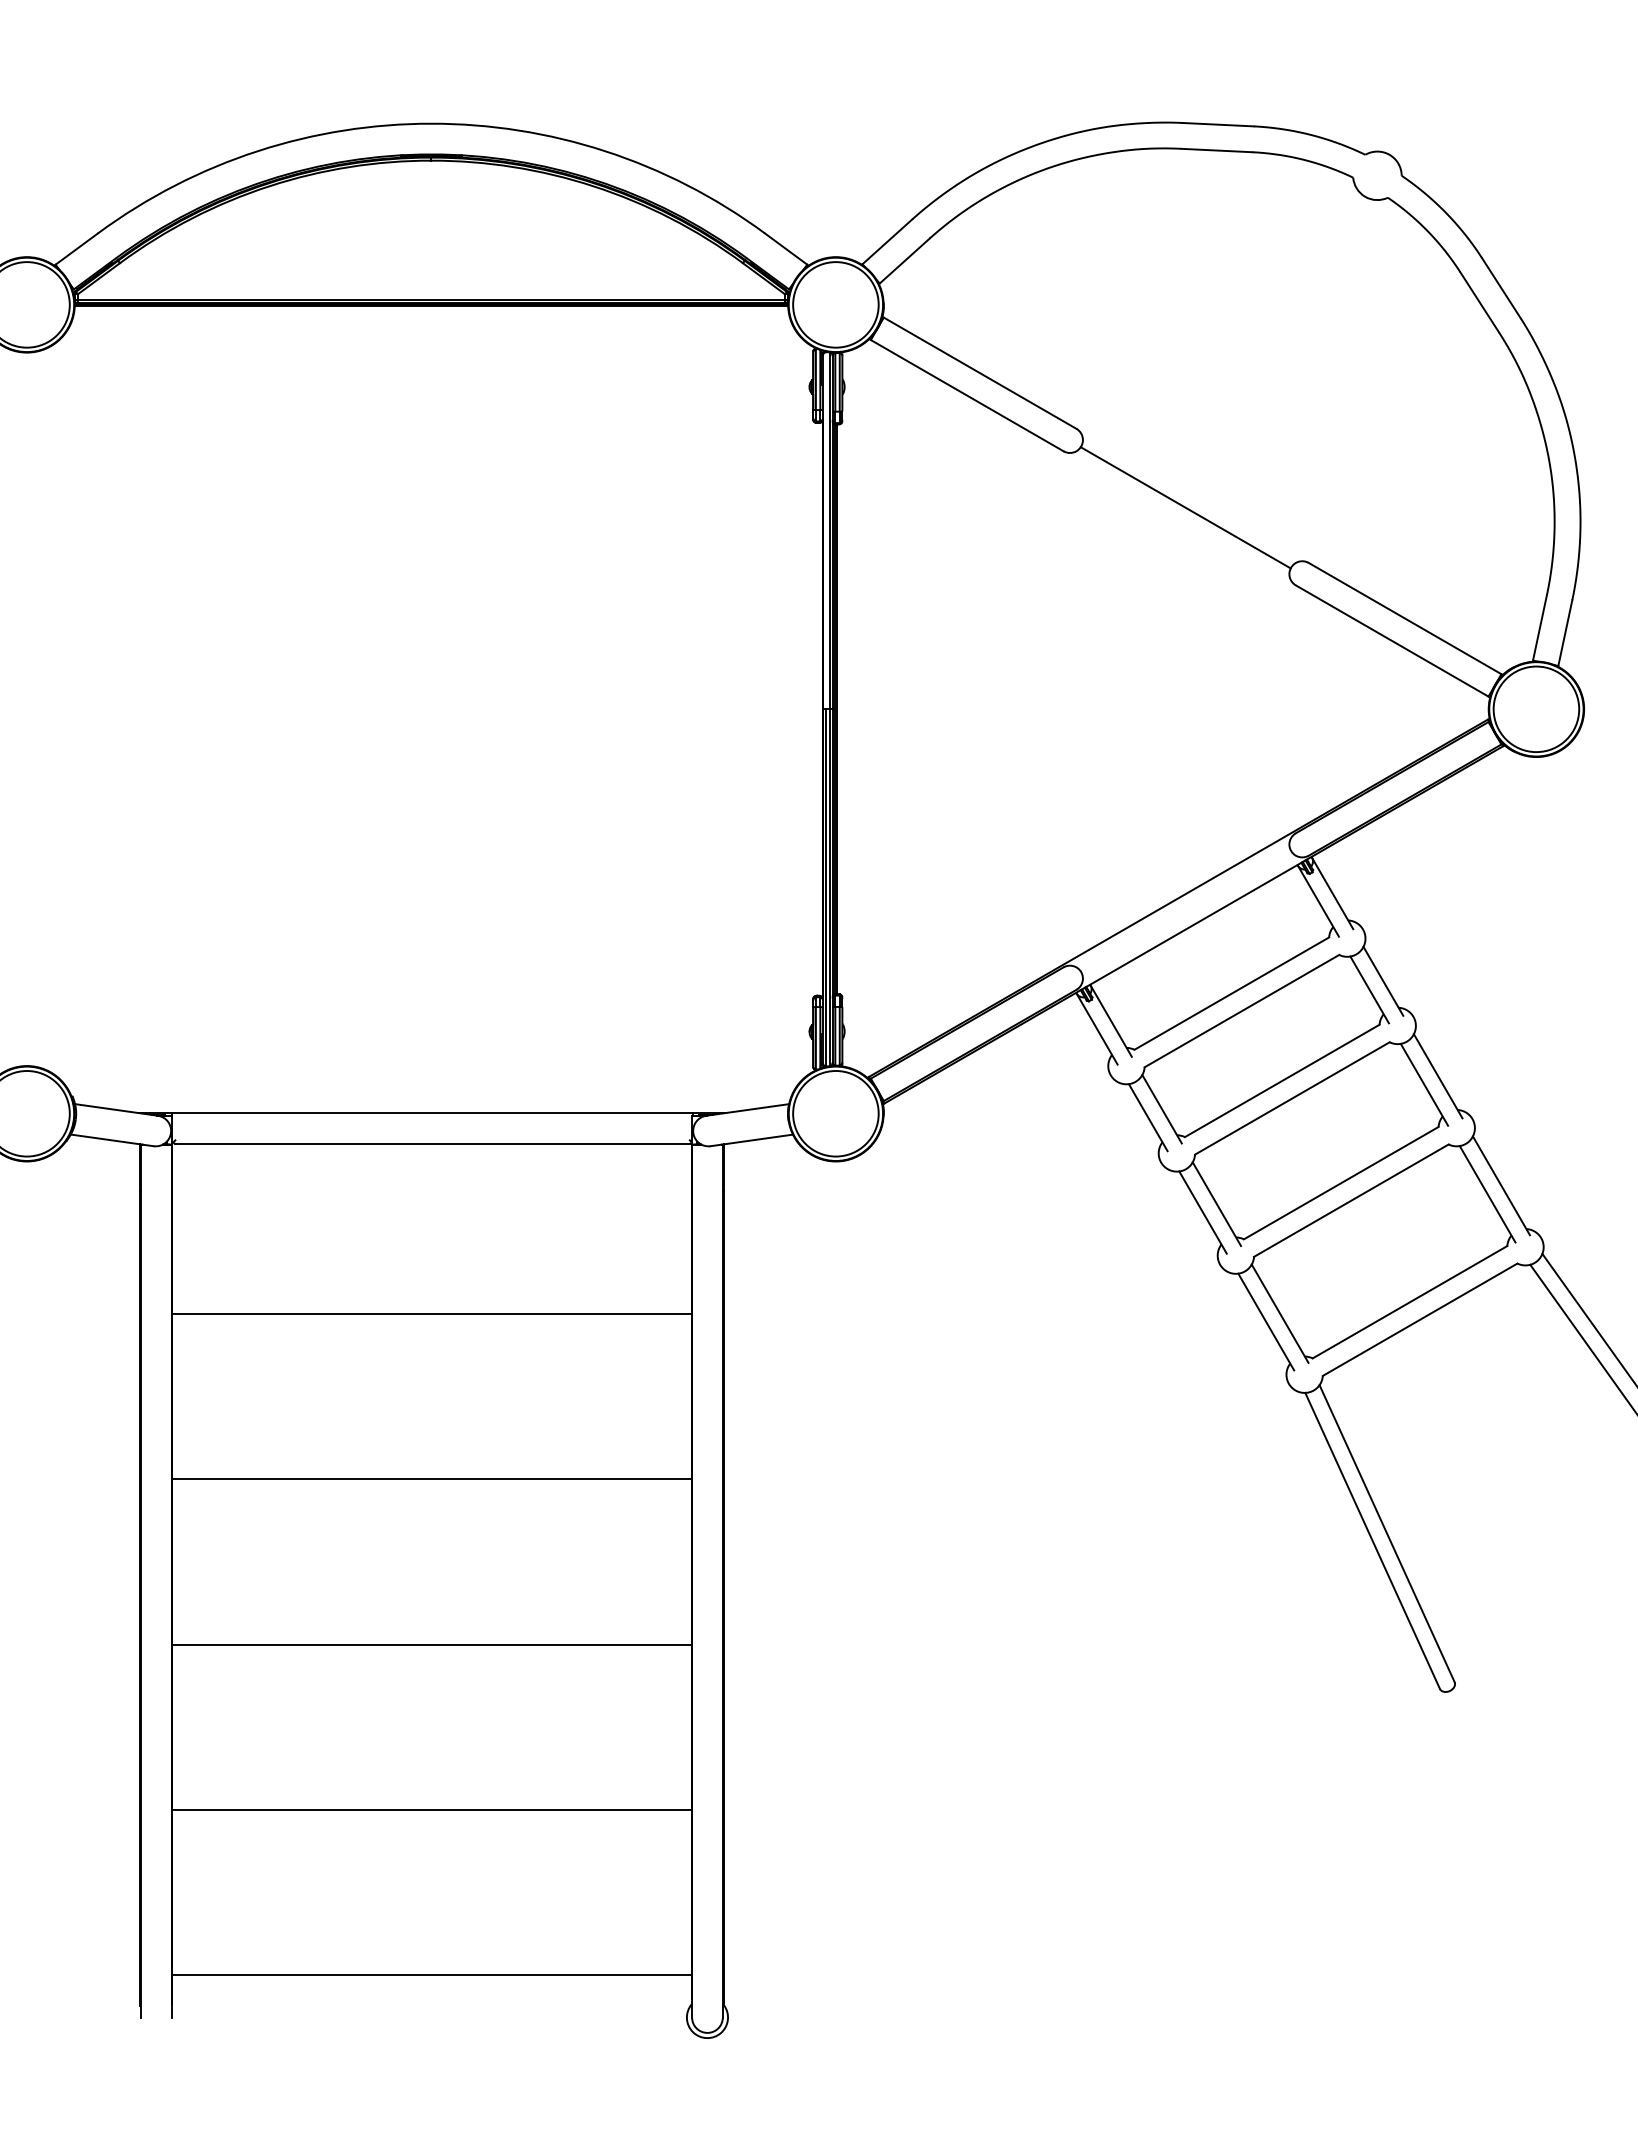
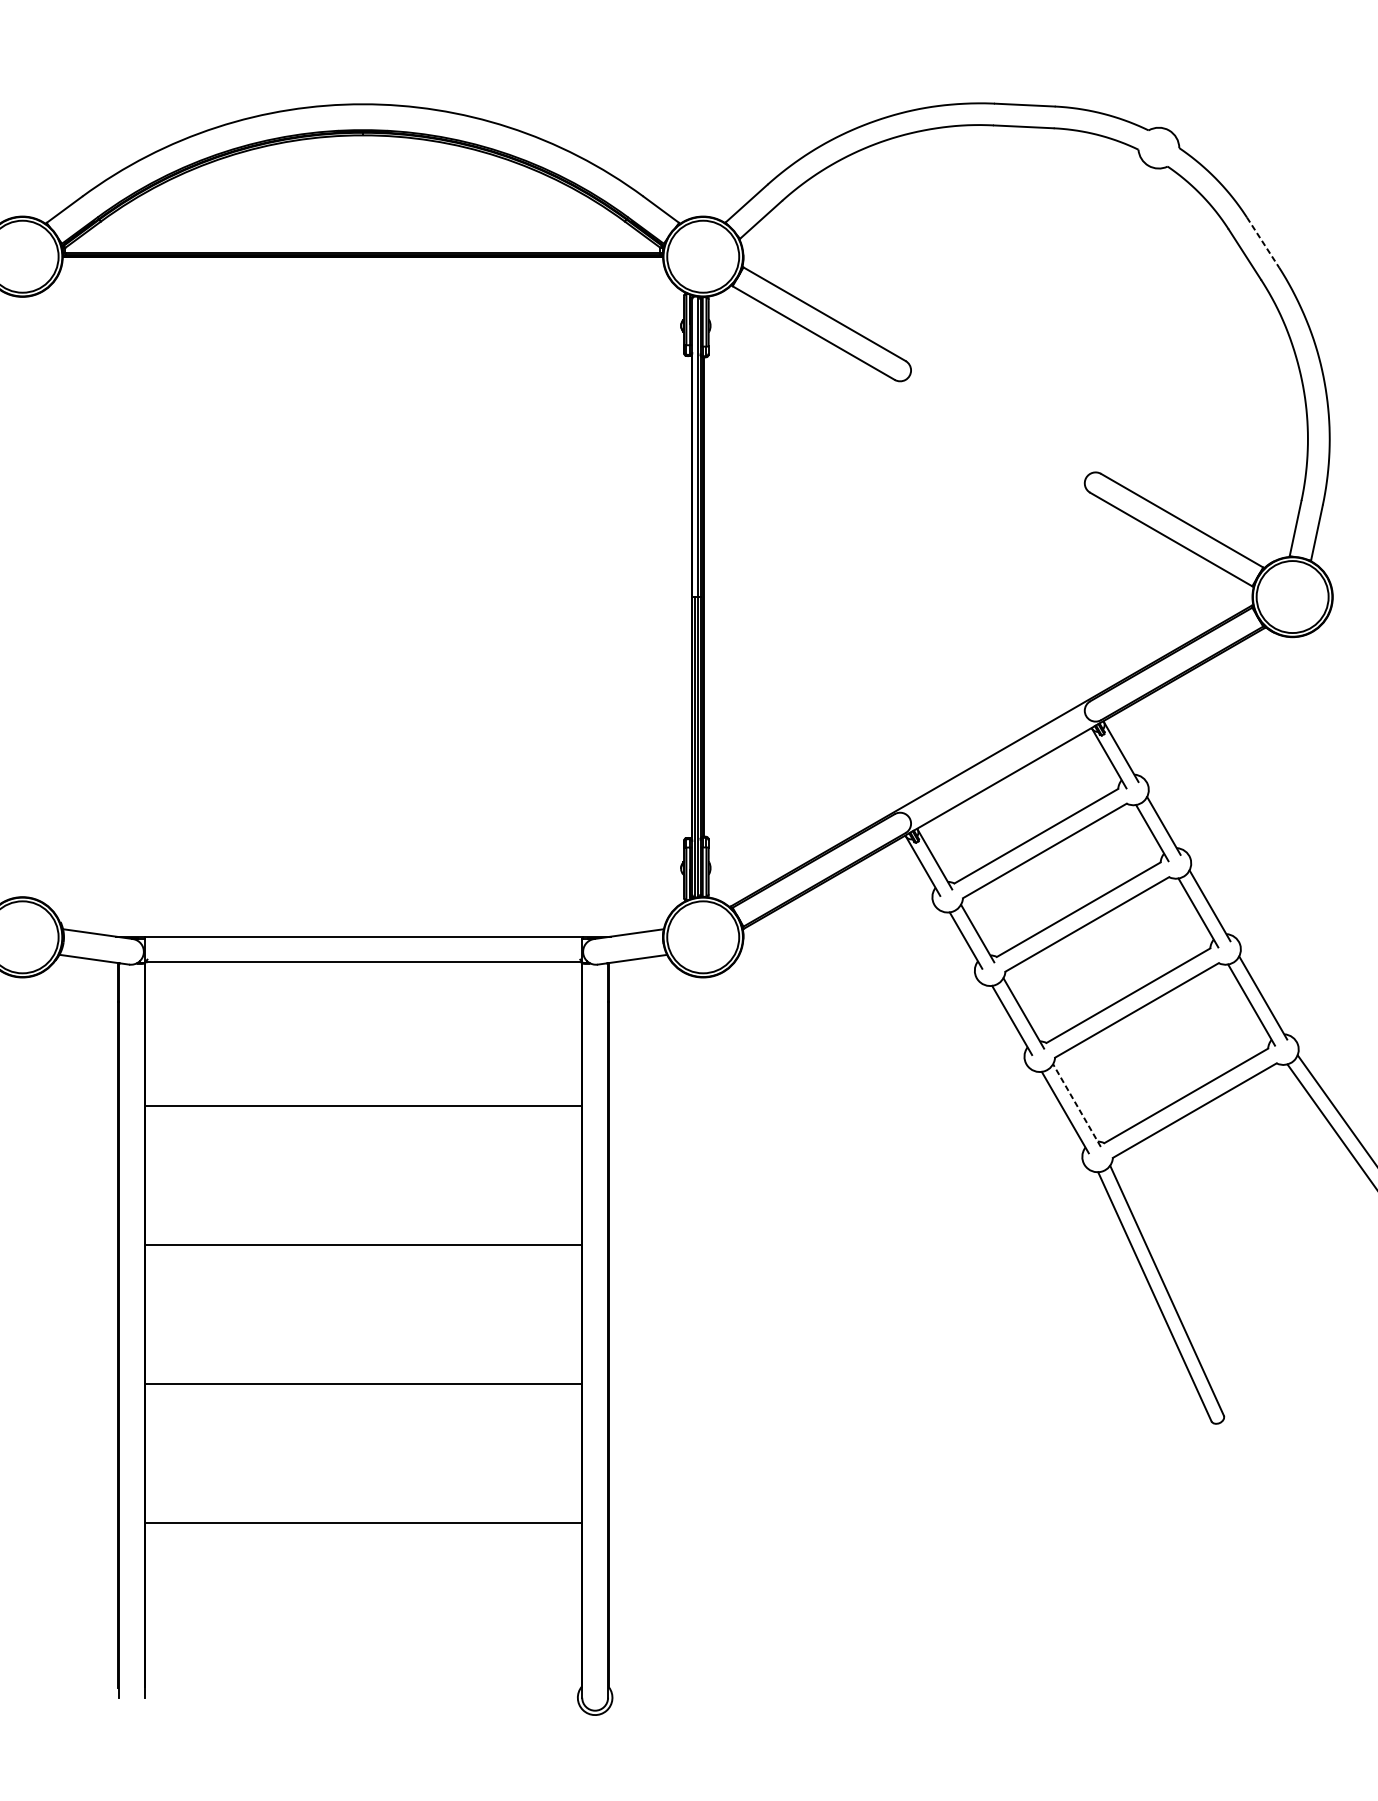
line: (1501, 288) -> (1263, 242), solid -> dashed
line: (1185, 507) -> (997, 427), removed
line: (1280, 1313) -> (1077, 1105), solid -> dashed
line: (431, 1975) -> (362, 1662), removed

